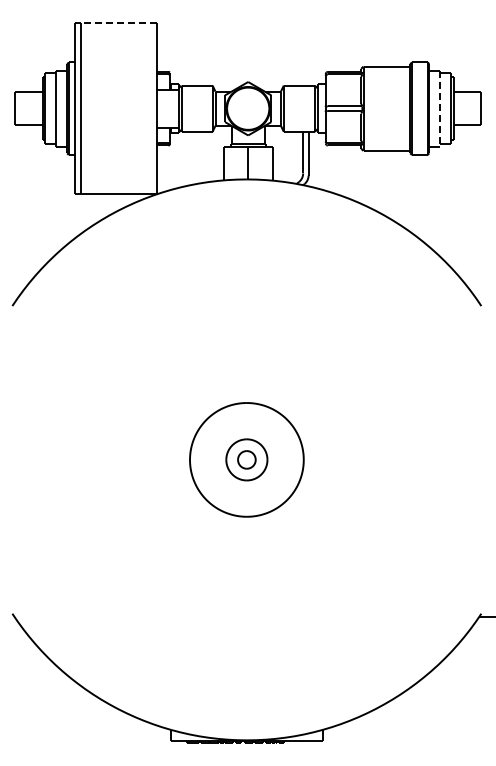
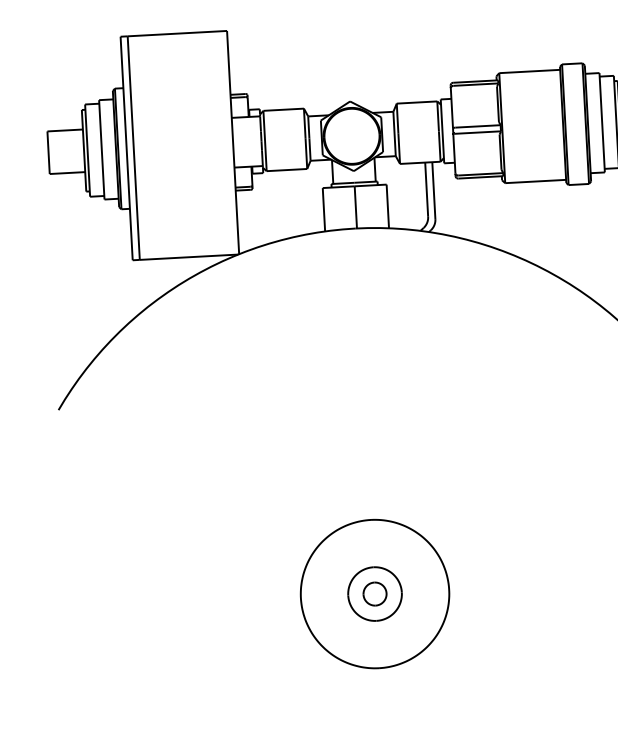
line: (118, 22) -> (176, 33), dashed -> solid
line: (440, 109) -> (602, 123), dashed -> solid

